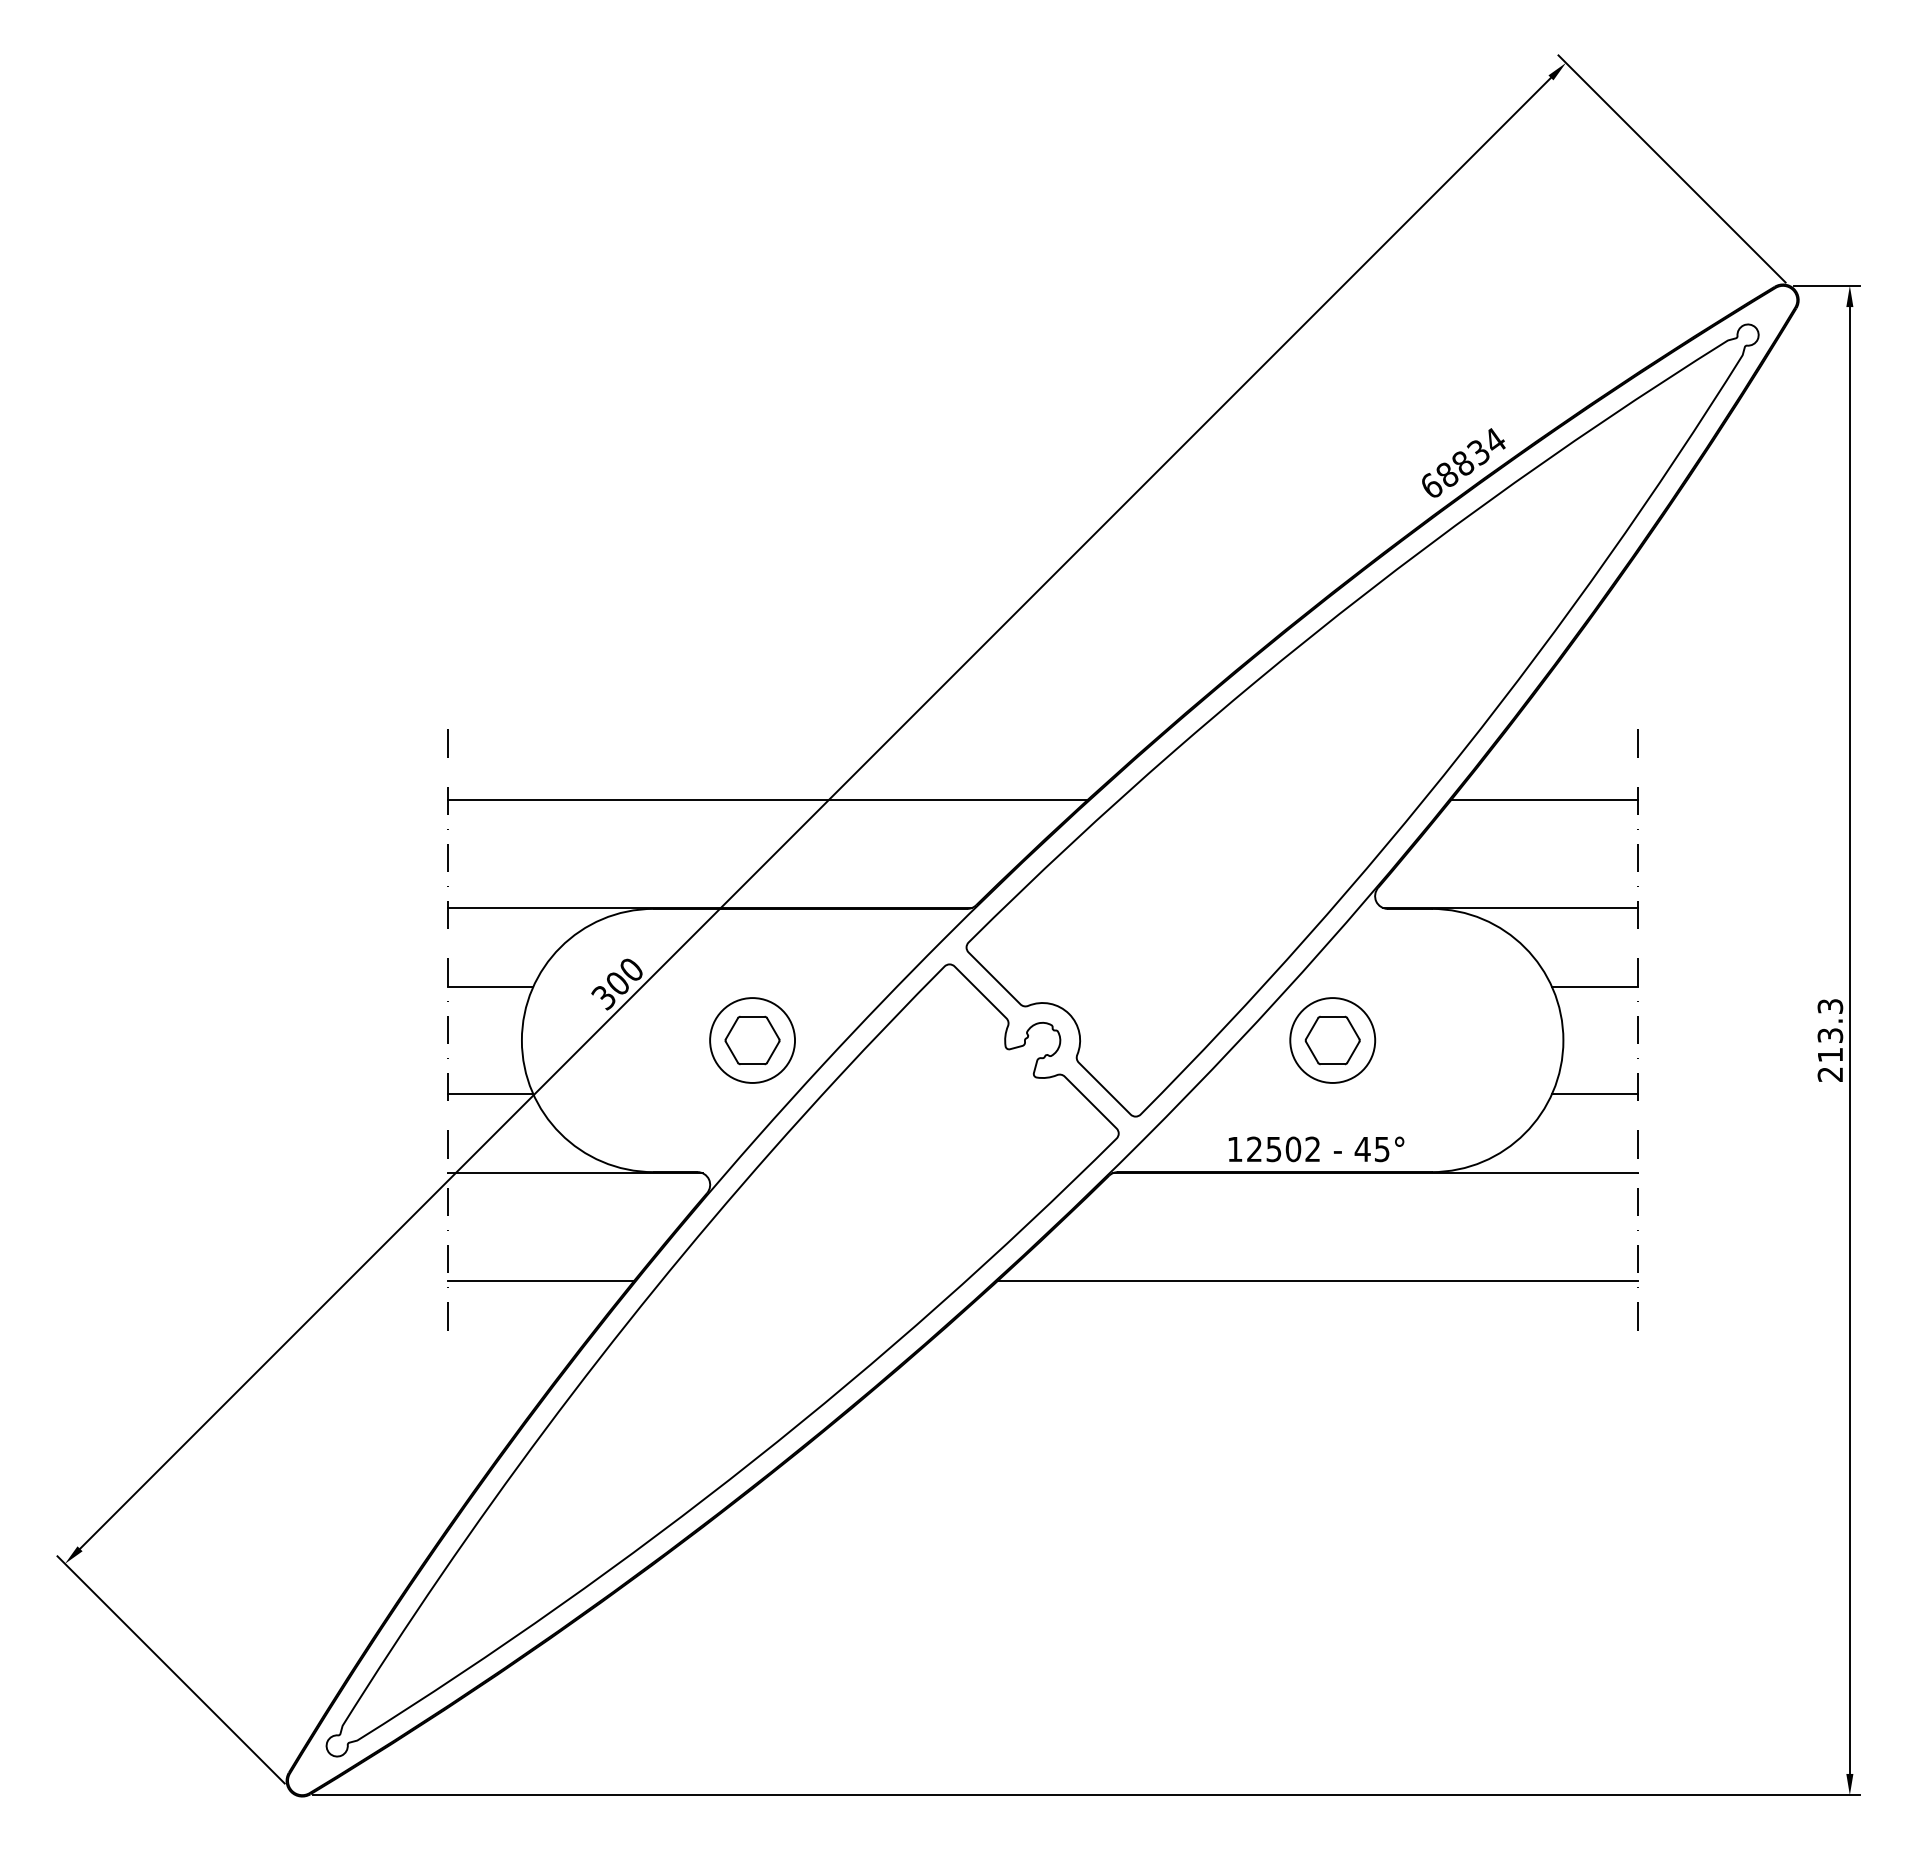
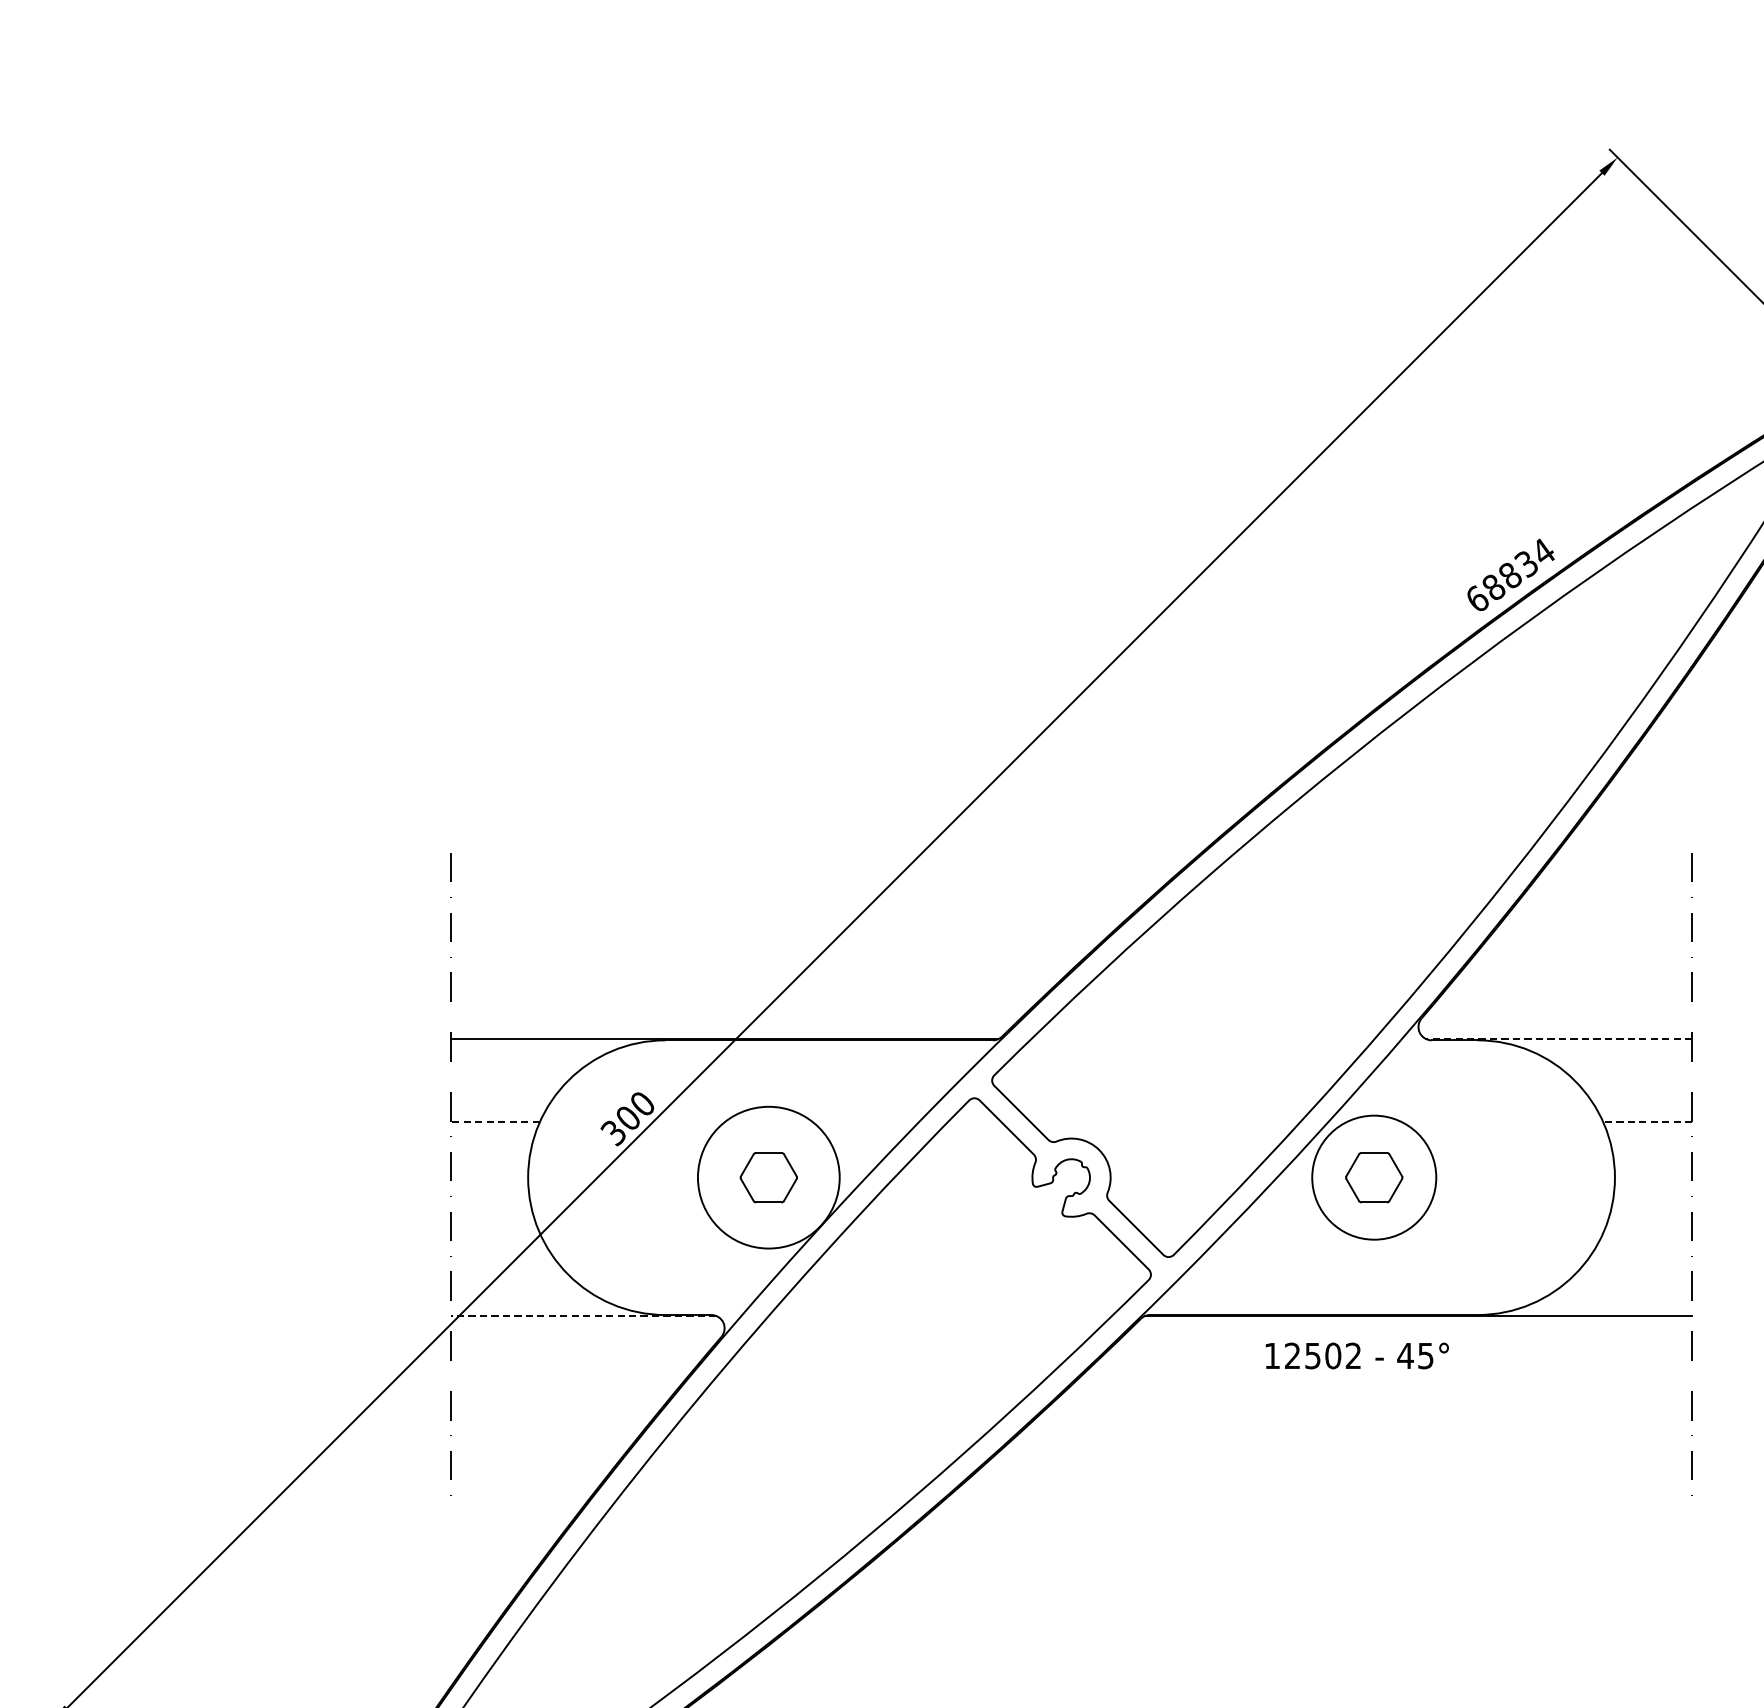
line: (767, 799) -> (784, 926), removed
line: (1544, 799) -> (1595, 926), removed
line: (1509, 907) -> (1558, 1038), solid -> dashed
line: (490, 987) -> (495, 1122), solid -> dashed
line: (1594, 987) -> (1647, 1122), solid -> dashed
circle: (752, 1040) -> (768, 1177), size x1.6
circle: (1332, 1040) -> (1374, 1177), size x1.4
line: (490, 1093) -> (495, 1232), removed
line: (1594, 1093) -> (1647, 1232), removed
text: (1316, 1149) -> (1357, 1356), moved
line: (574, 1173) -> (583, 1316), solid -> dashed
line: (540, 1281) -> (547, 1429), removed
line: (1317, 1281) -> (1358, 1429), removed

